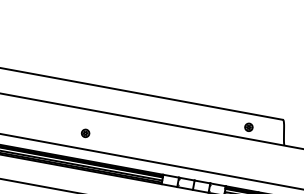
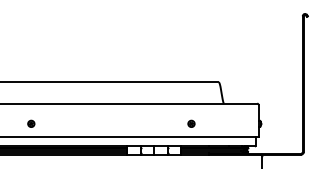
part: (249, 126) -> (191, 123), moved
part: (85, 132) -> (31, 123), moved

